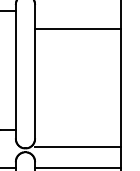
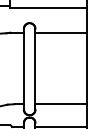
line: (78, 28) -> (61, 32), moved
line: (78, 147) -> (61, 104), moved

